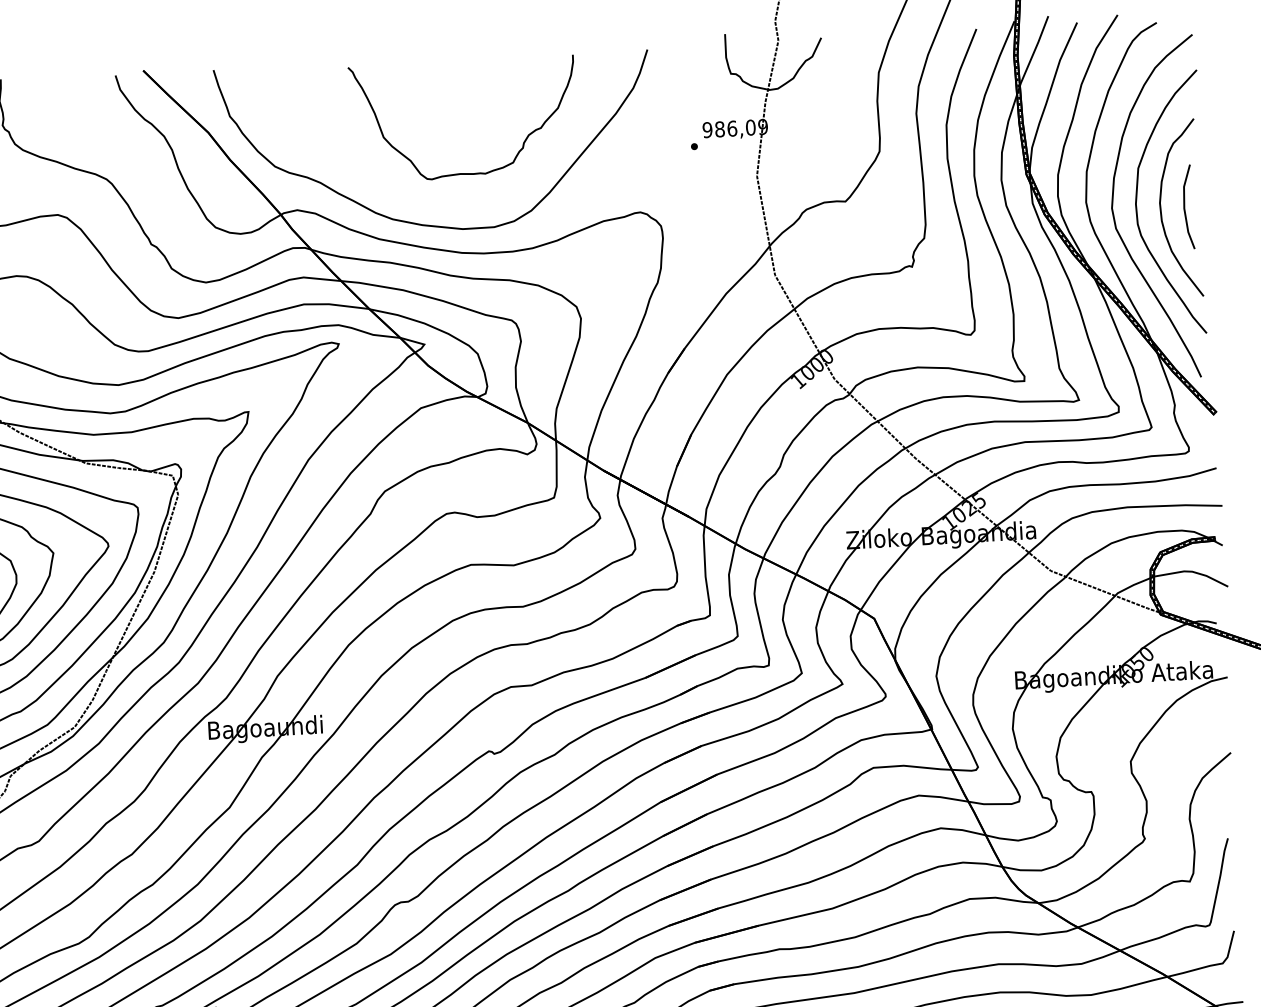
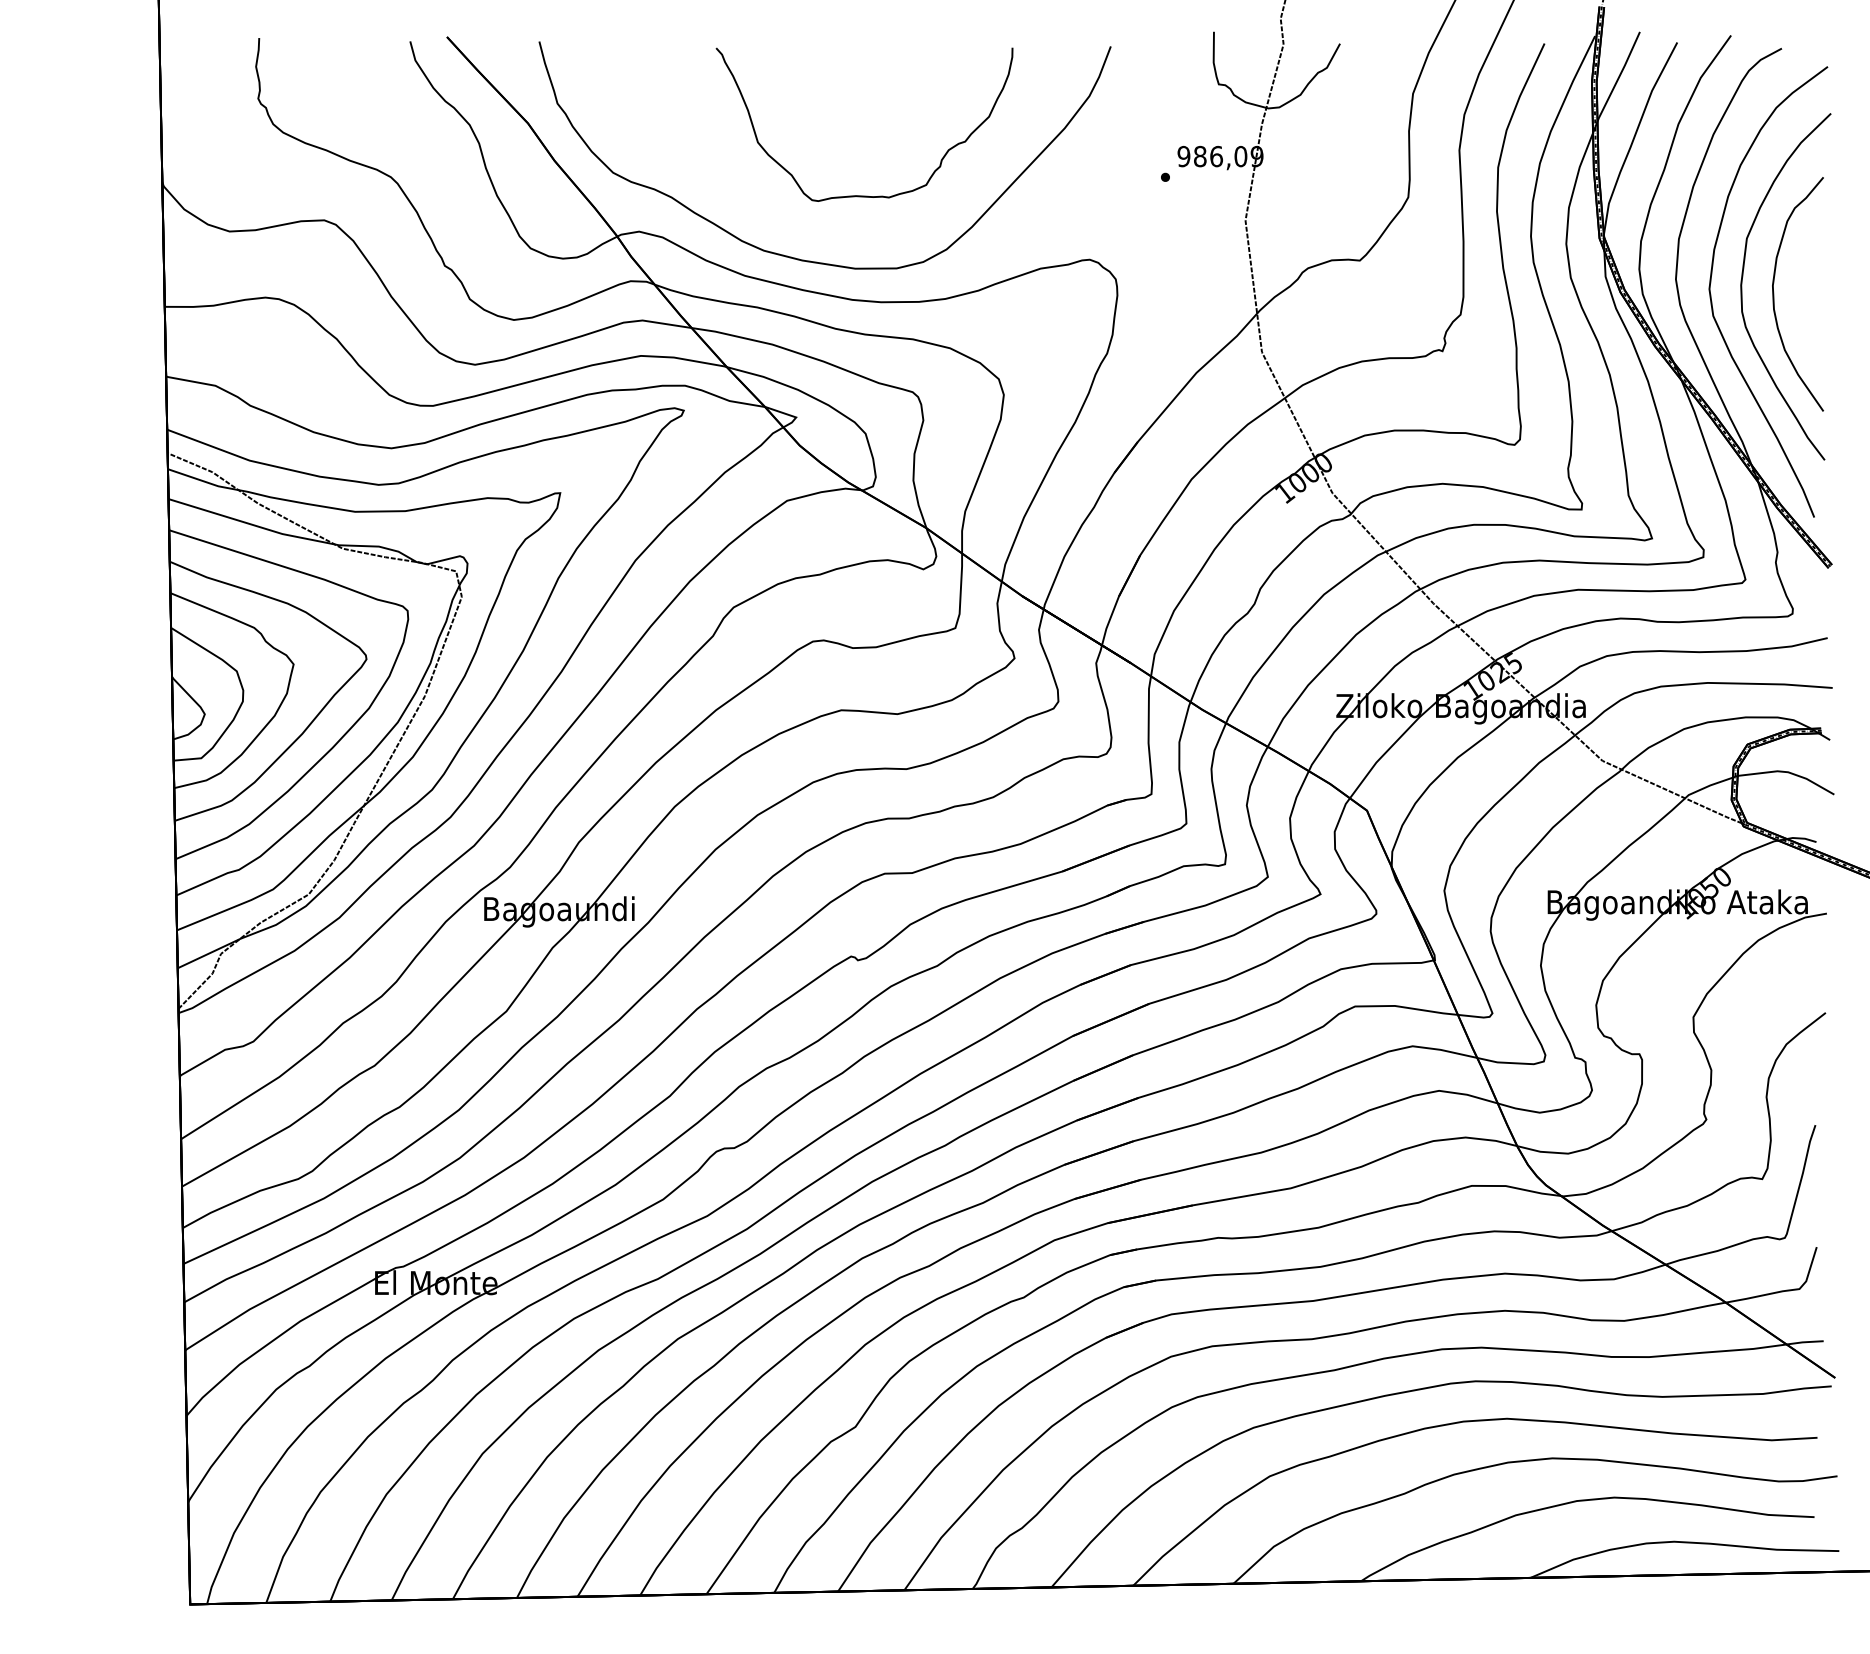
line: (1185, 206) -> (1805, 292), removed

